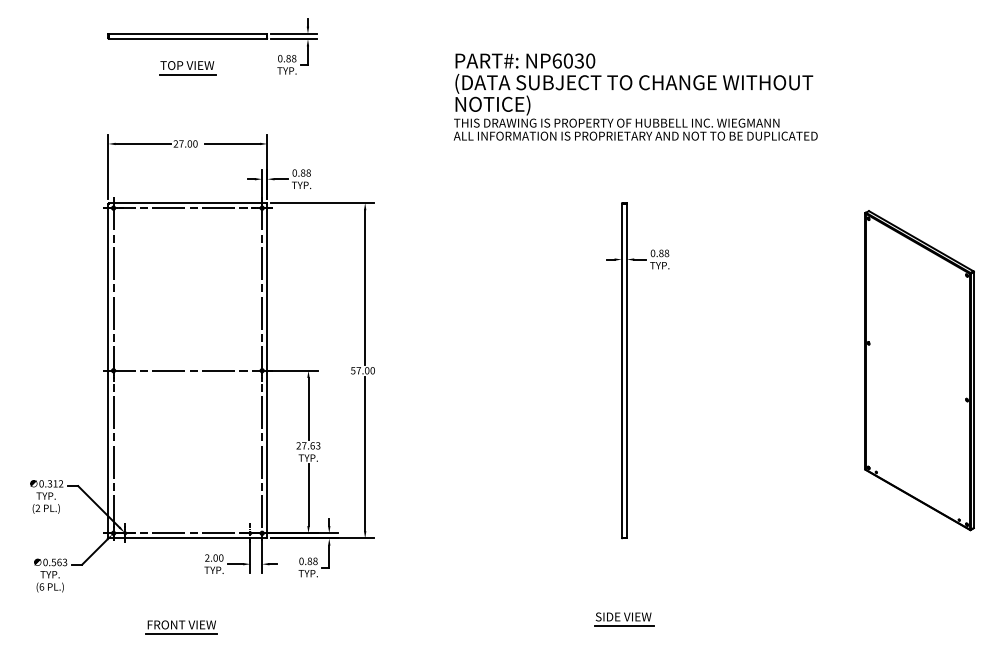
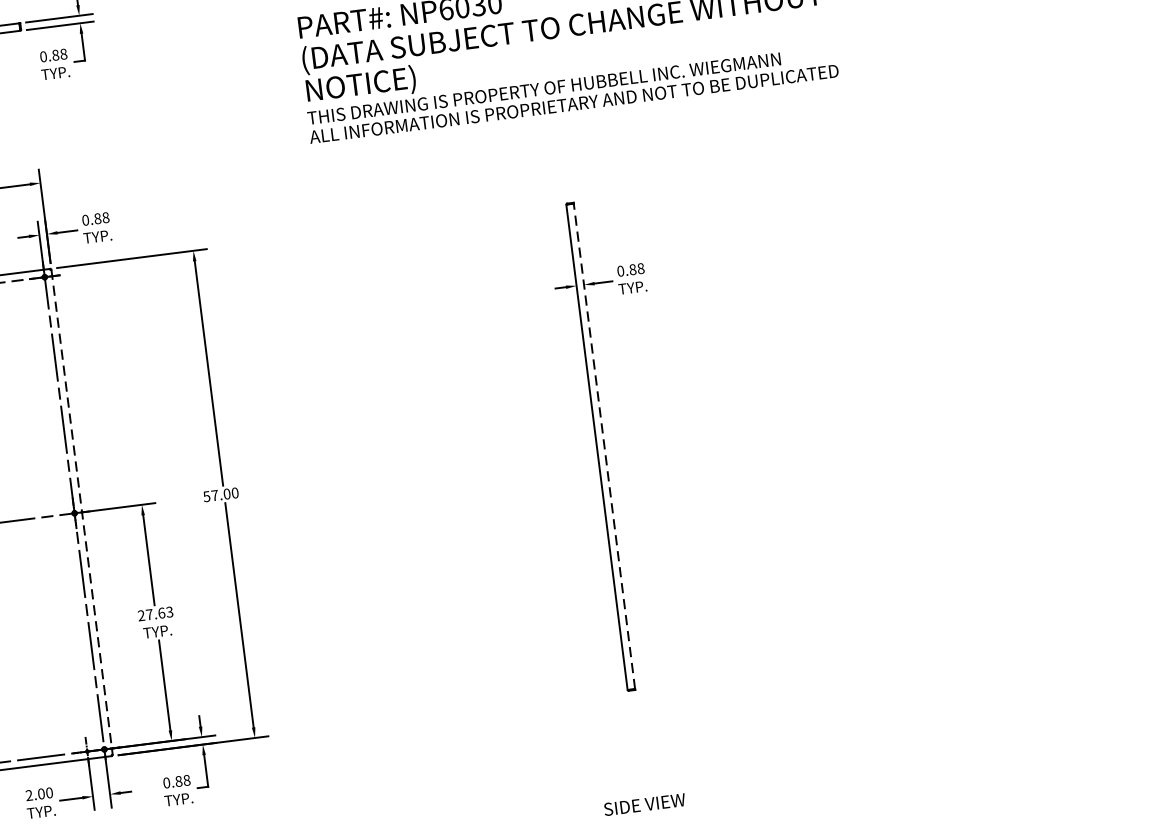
line: (626, 370) -> (603, 446), solid -> dashed
part: (919, 370) -> (1029, 392), removed
line: (267, 371) -> (82, 513), solid -> dashed
line: (624, 626) -> (647, 818), removed

